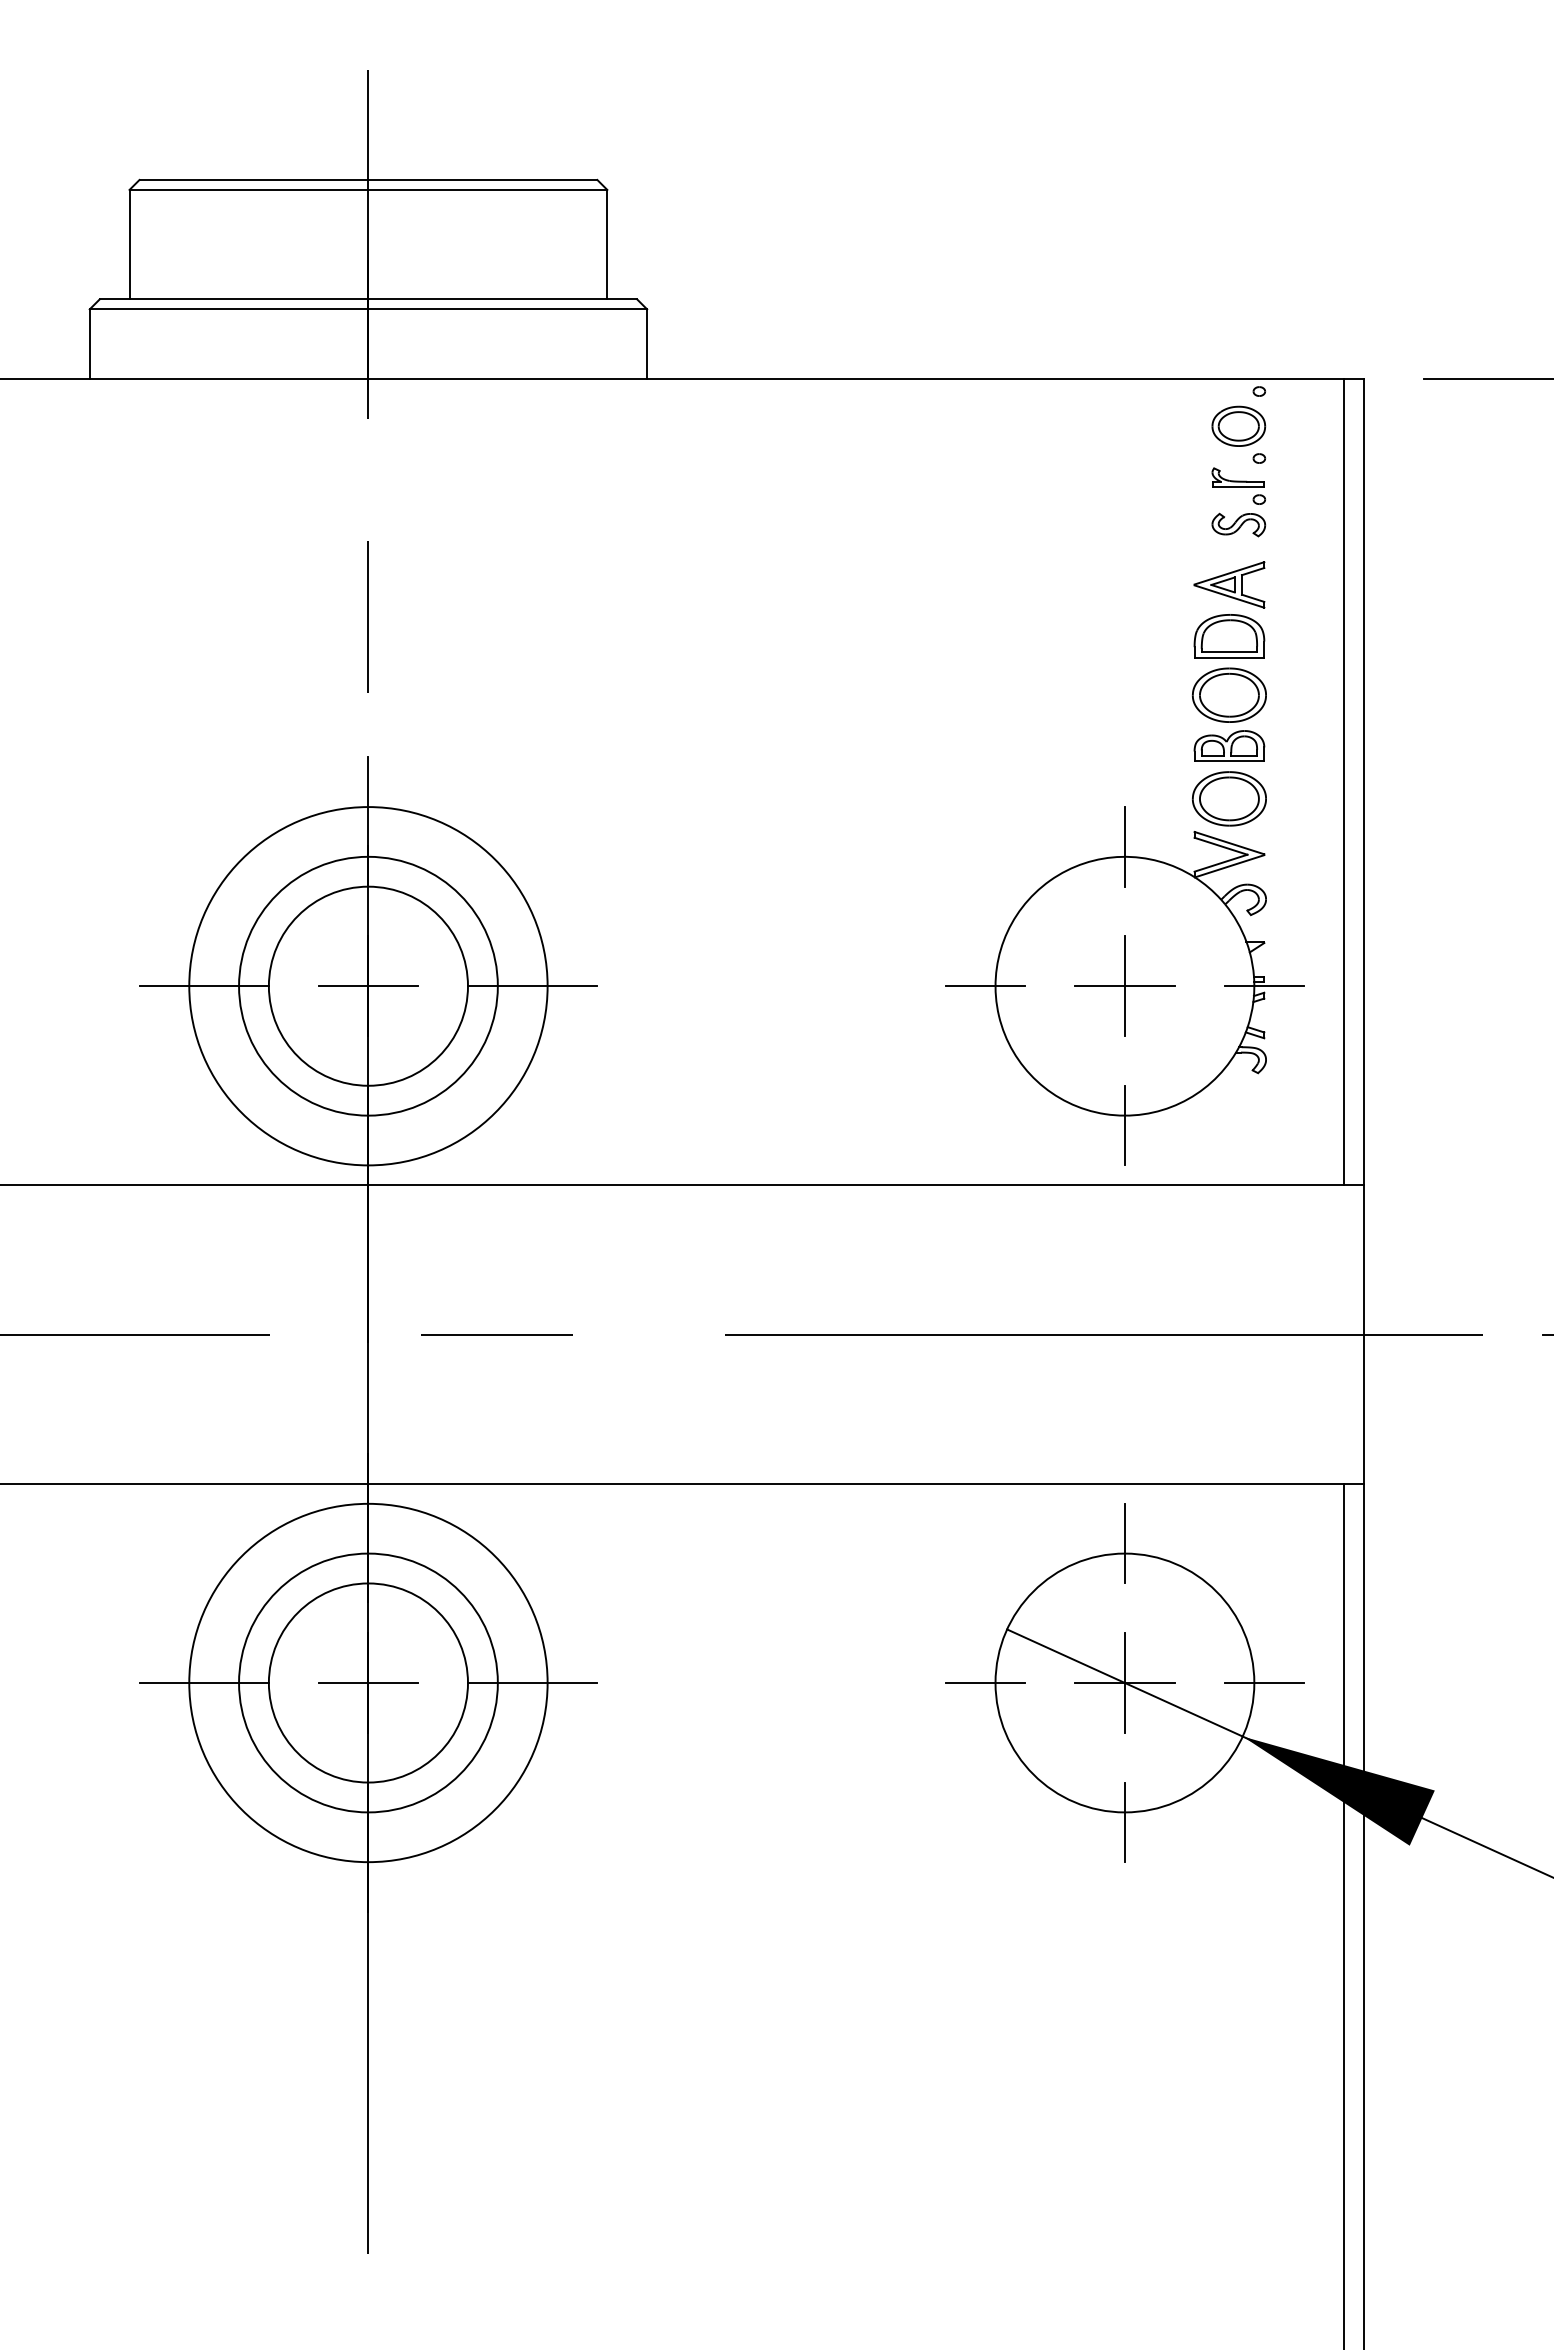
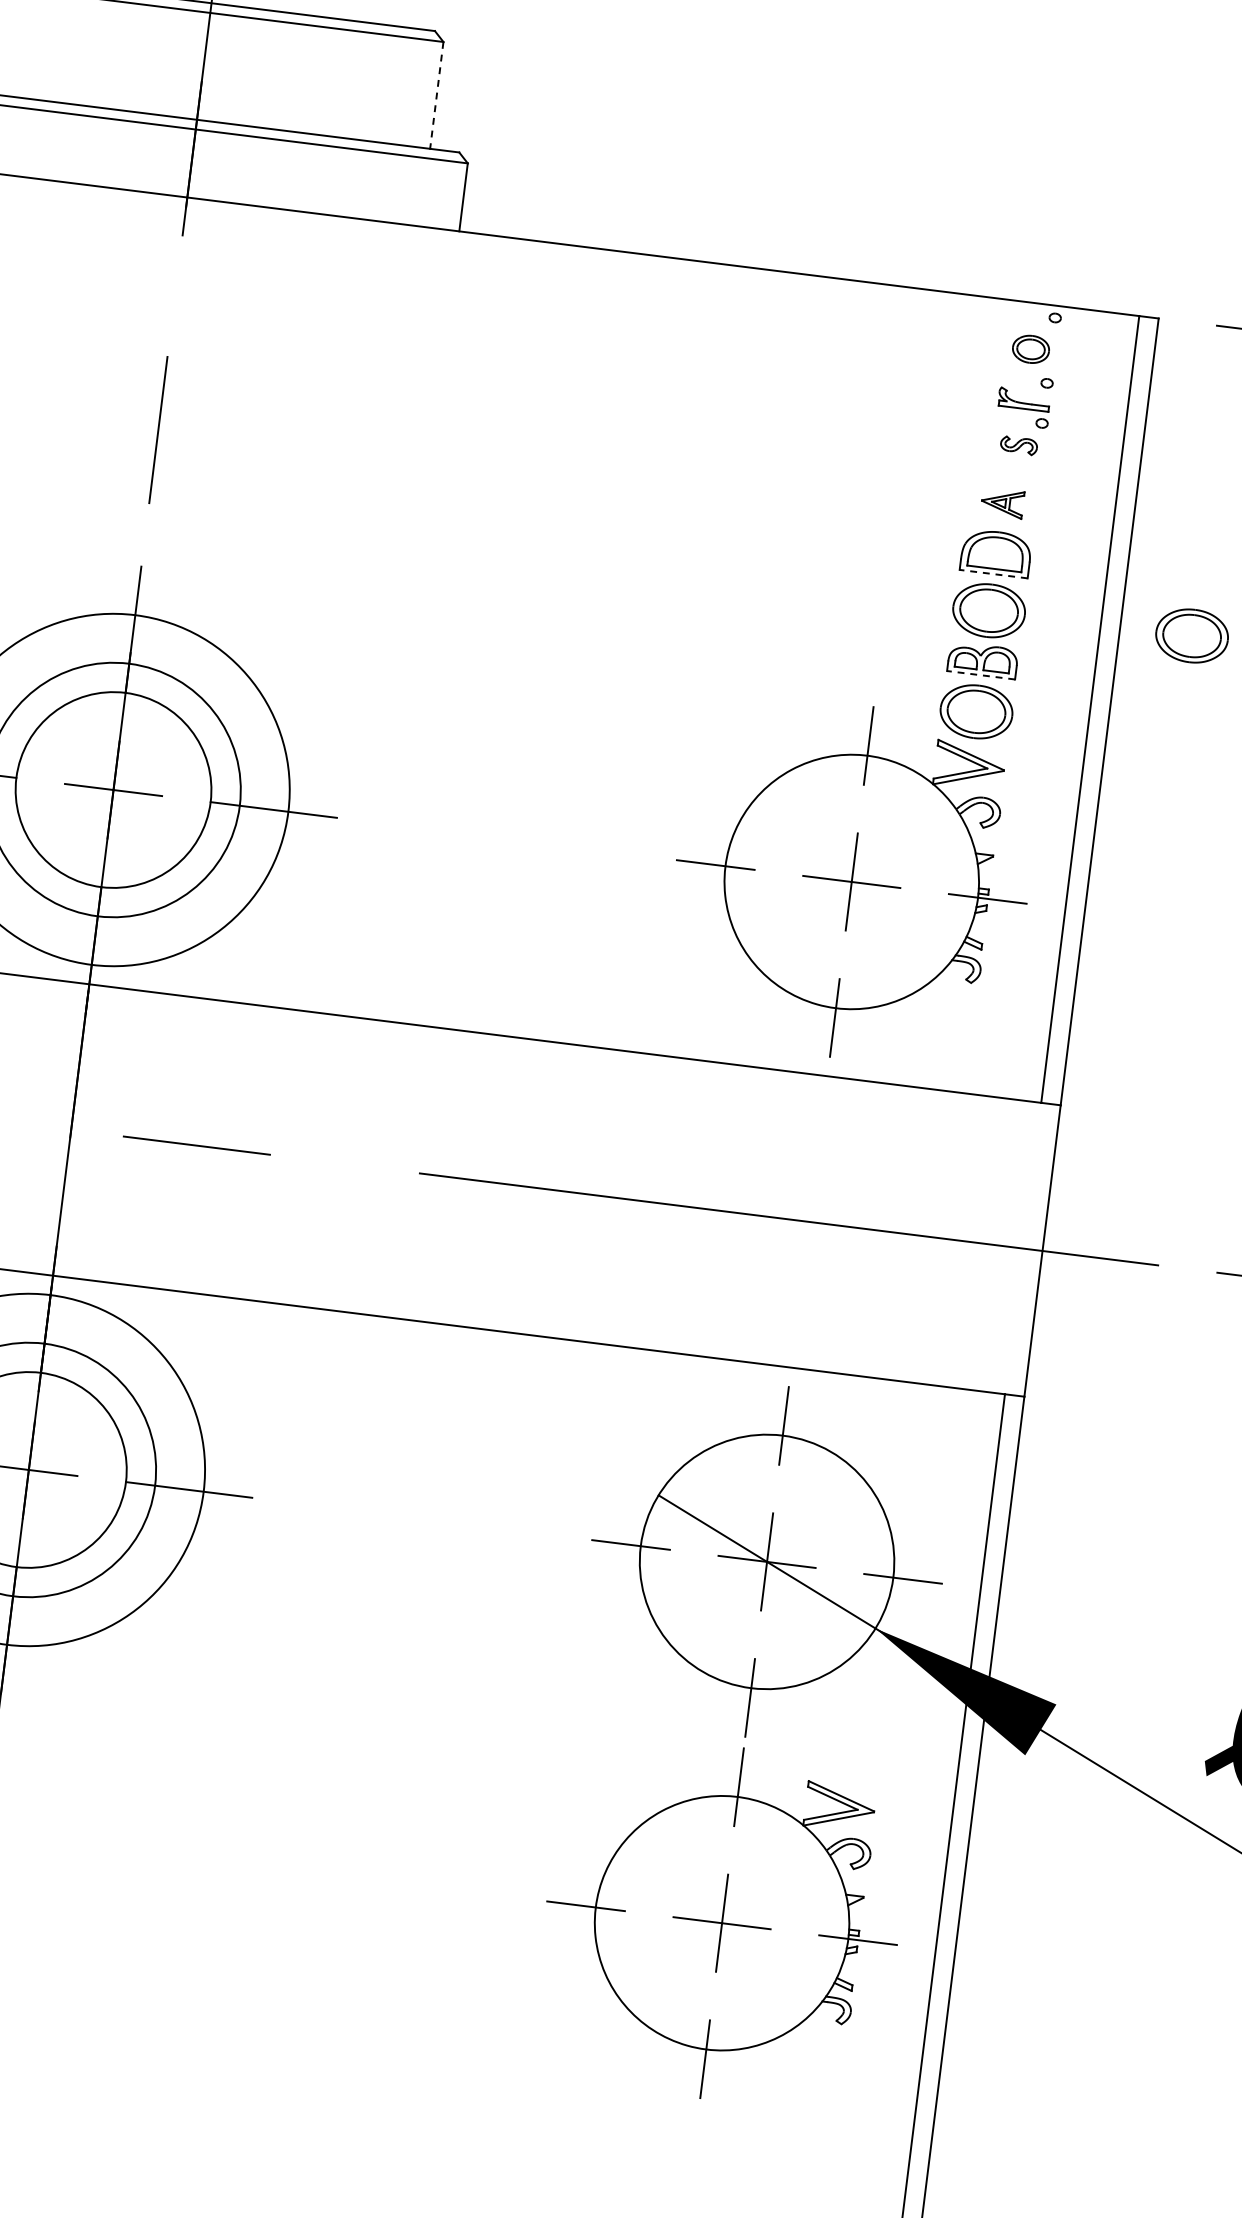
line: (607, 244) -> (436, 95), solid -> dashed
part: (1238, 425) -> (1030, 348), size x0.7
part: (1238, 524) -> (1018, 445), size x0.7
part: (1229, 584) -> (1002, 502), size x0.6
line: (1229, 657) -> (993, 573), solid -> dashed
part: (1437, 694) -> (1192, 635), added
line: (1229, 761) -> (981, 675), solid -> dashed
part: (1124, 2052) -> (721, 1922), added

